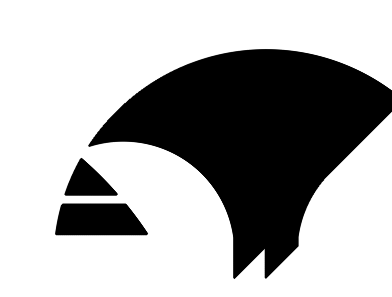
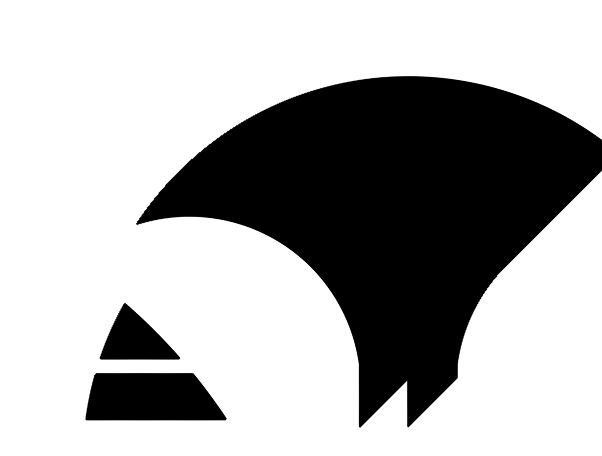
part: (101, 196) -> (155, 361), moved

